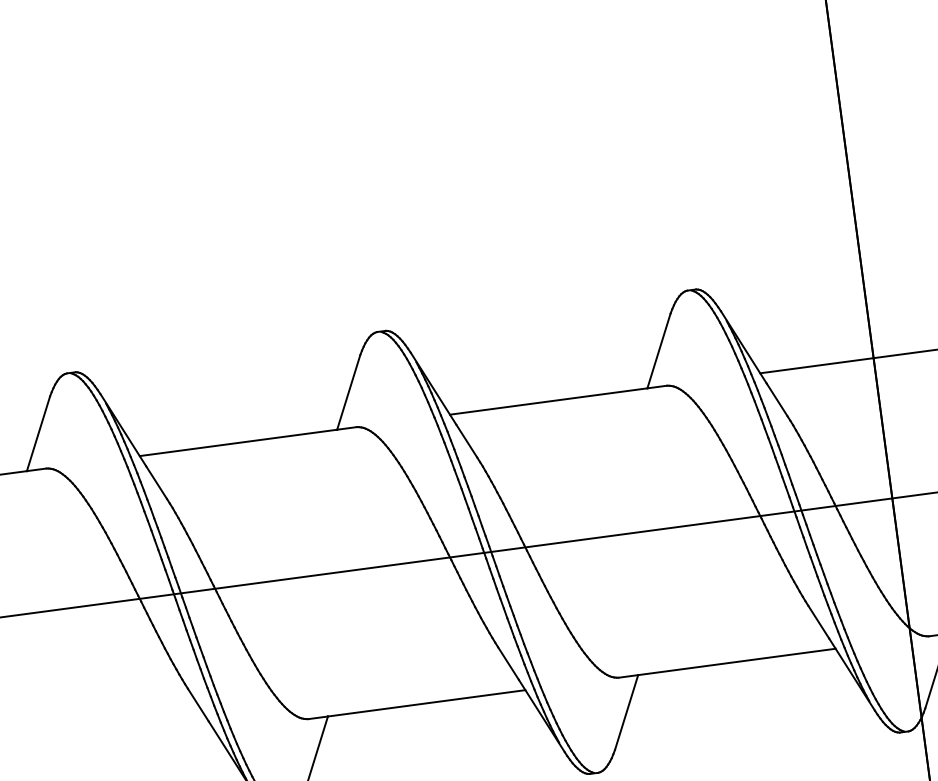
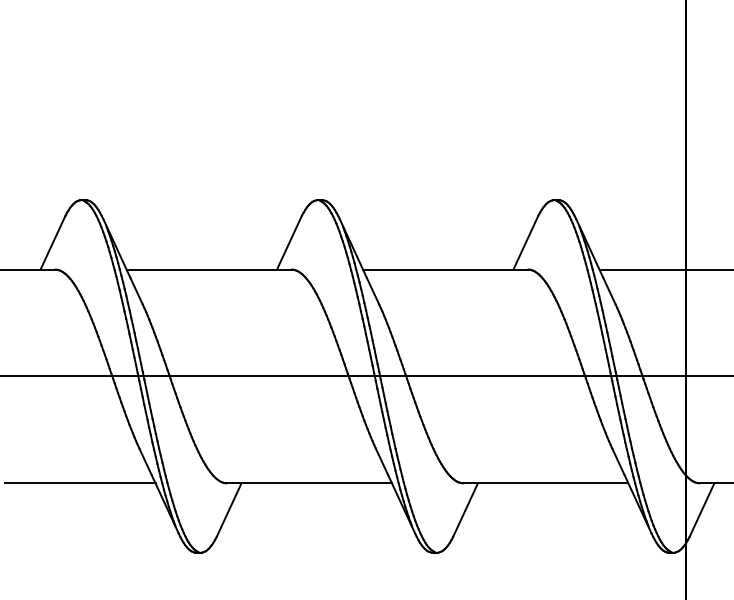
line: (116, 744) -> (80, 483), added

